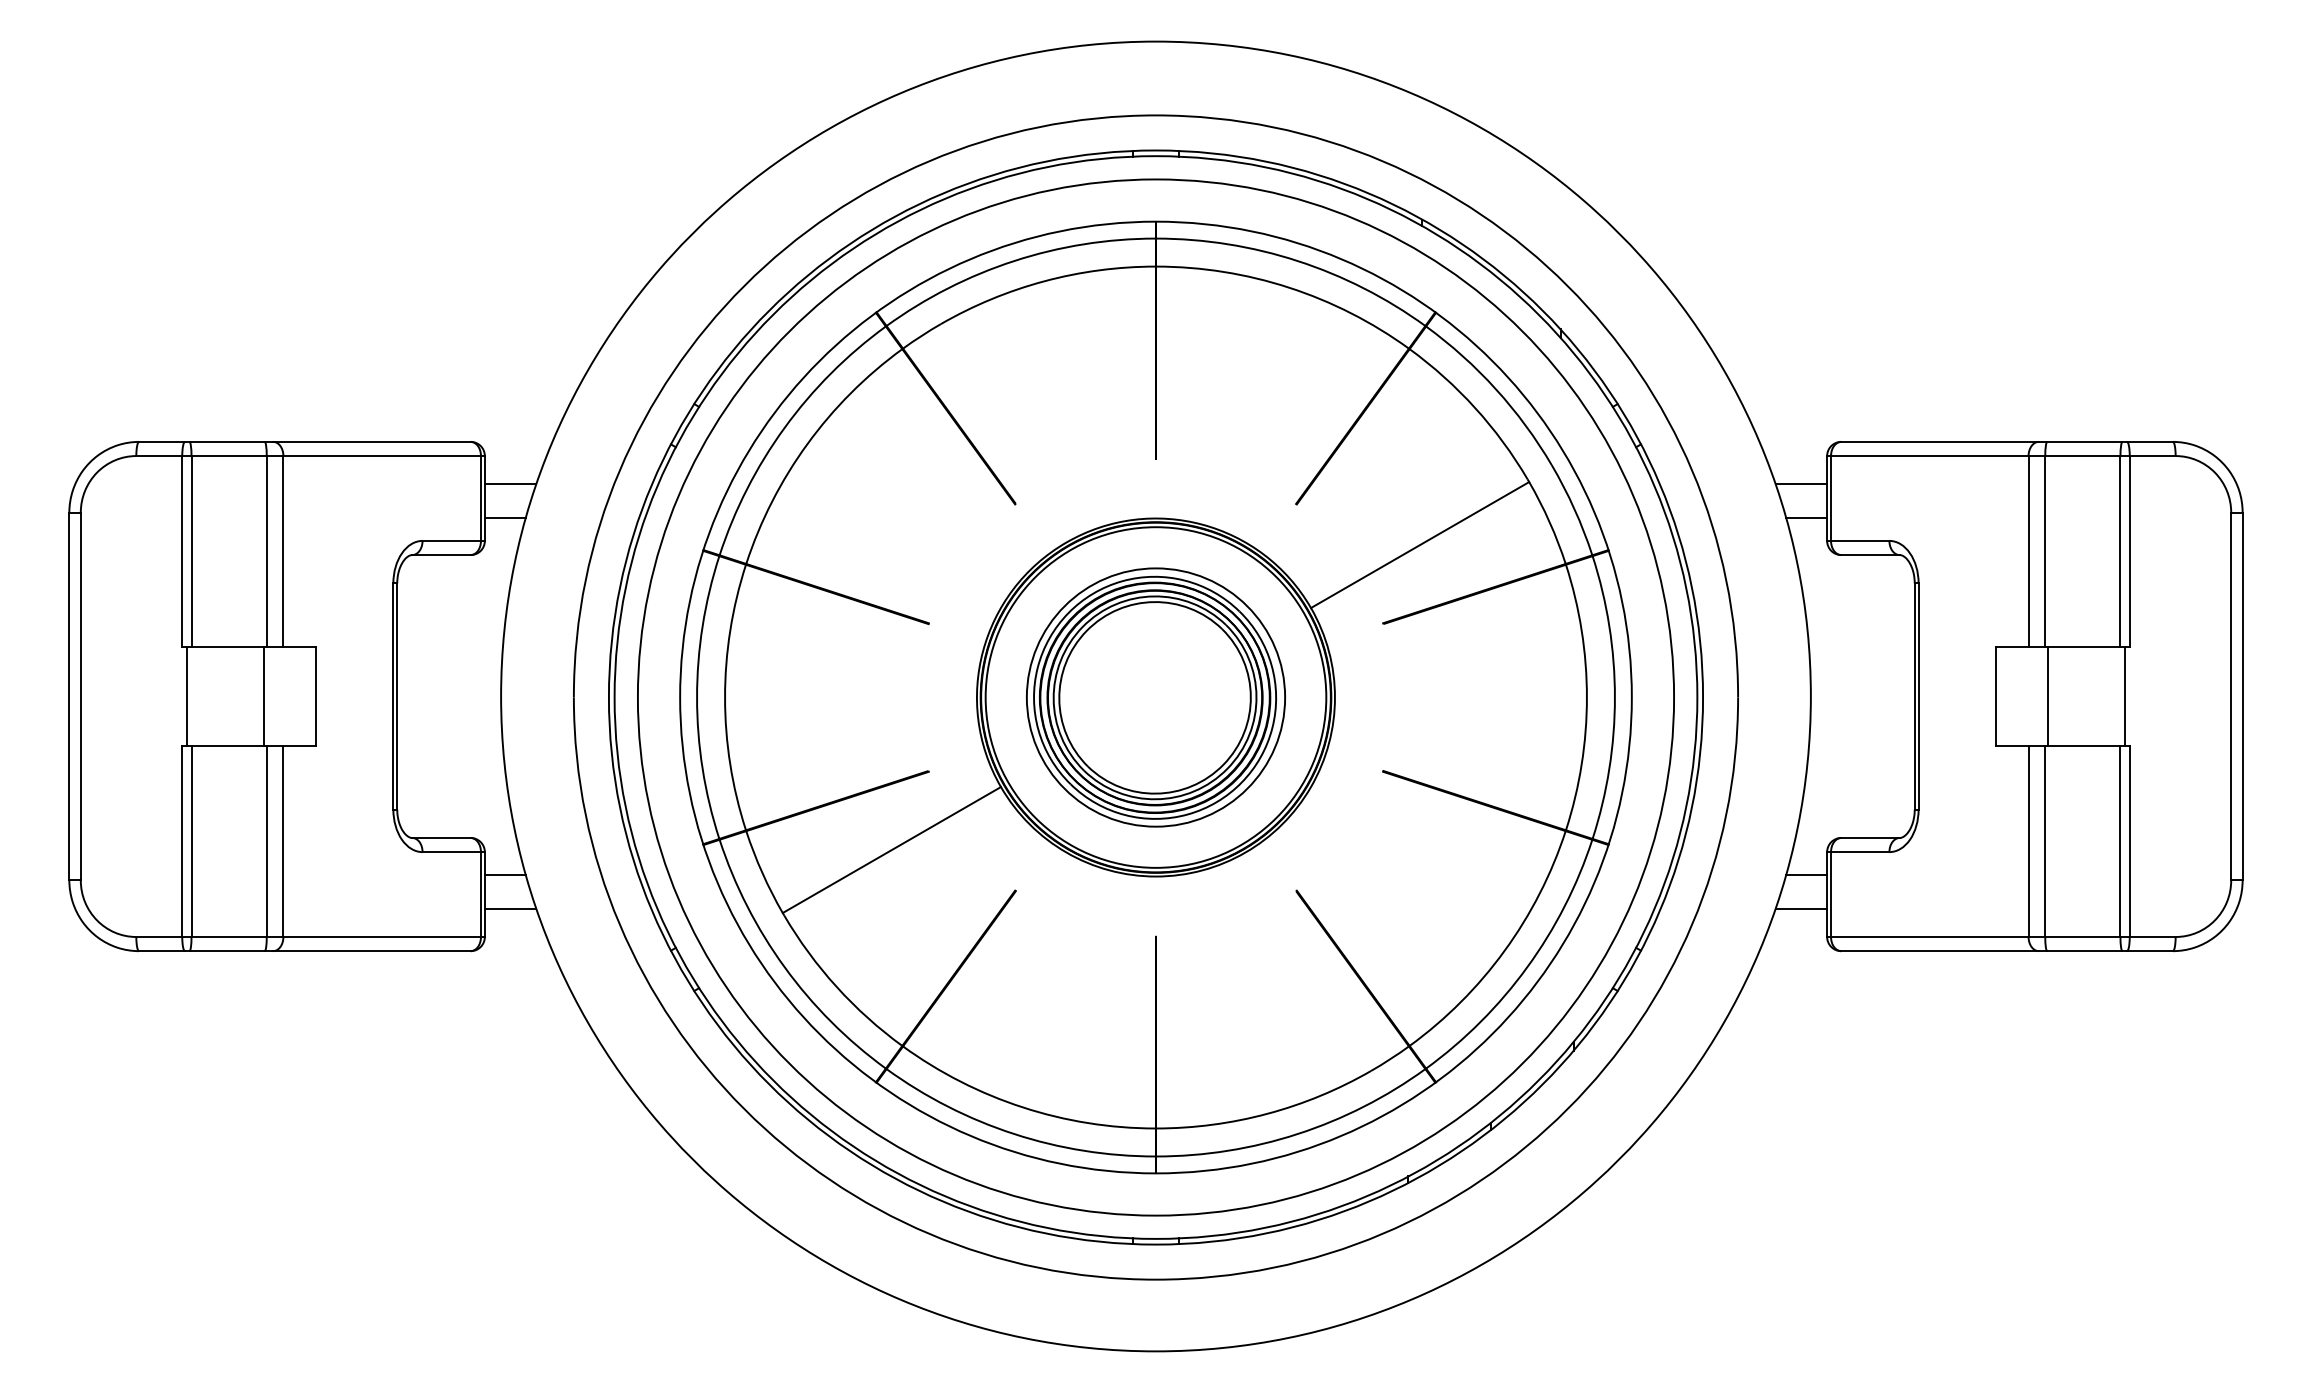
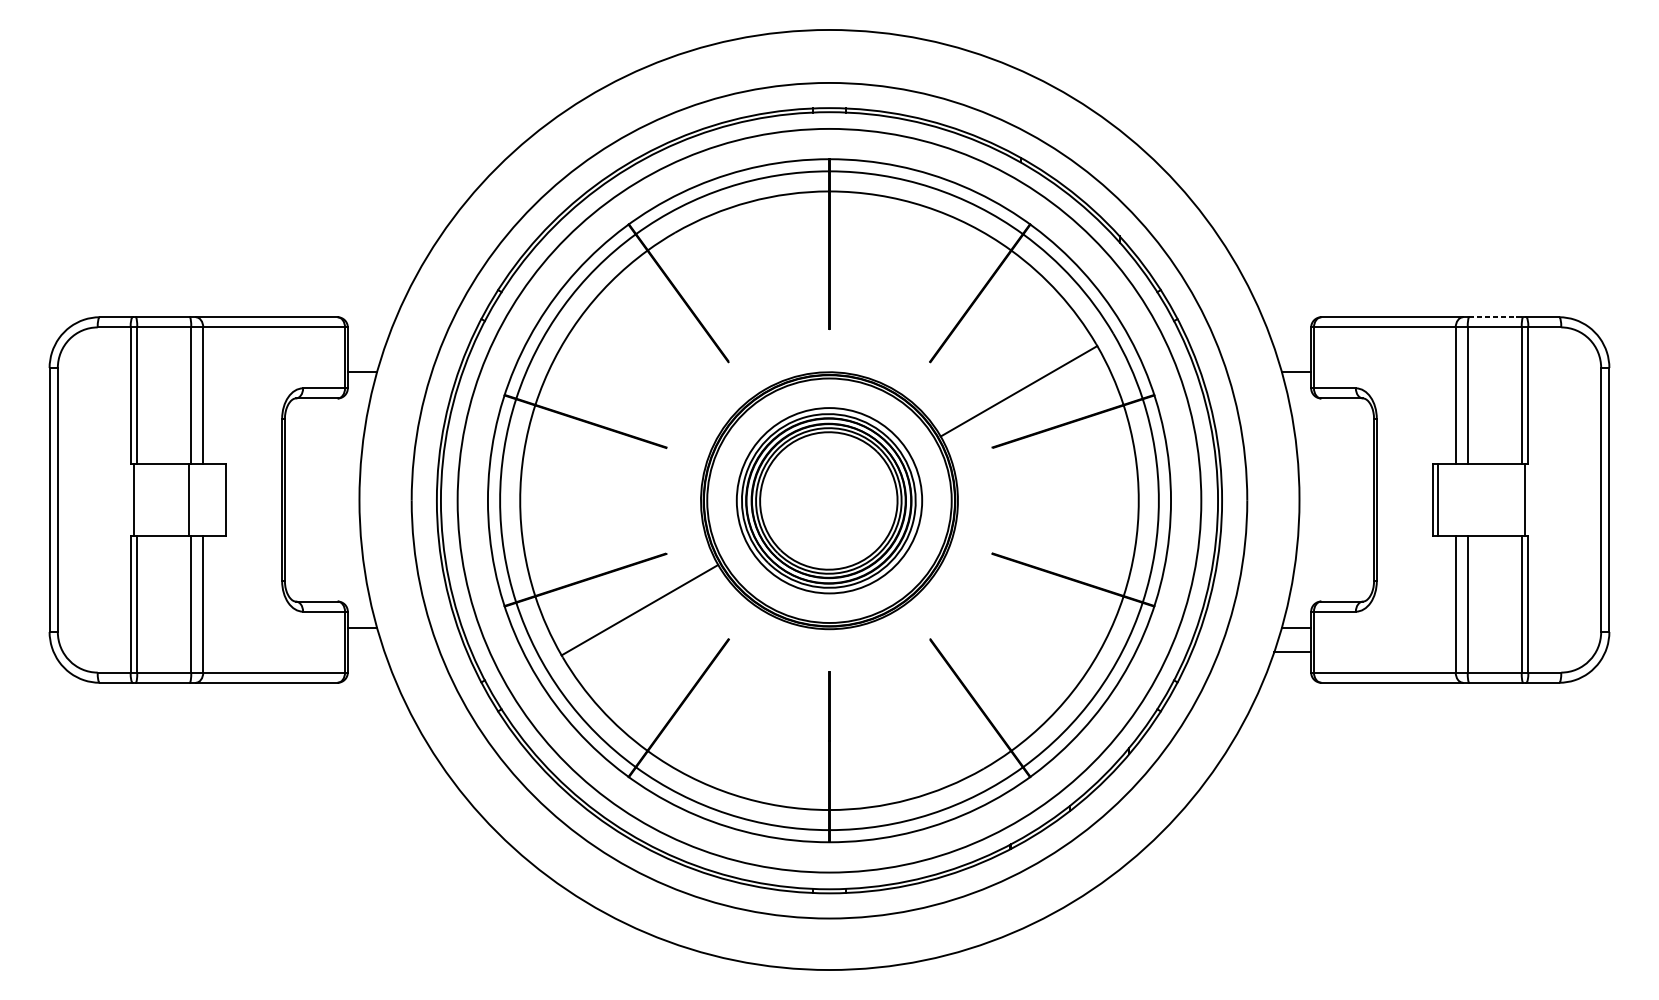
line: (2084, 441) -> (1495, 316), solid -> dashed
line: (510, 484) -> (366, 347), removed
line: (1801, 484) -> (1292, 347), removed
line: (2047, 696) -> (1437, 500), moved
line: (510, 908) -> (366, 652), removed

